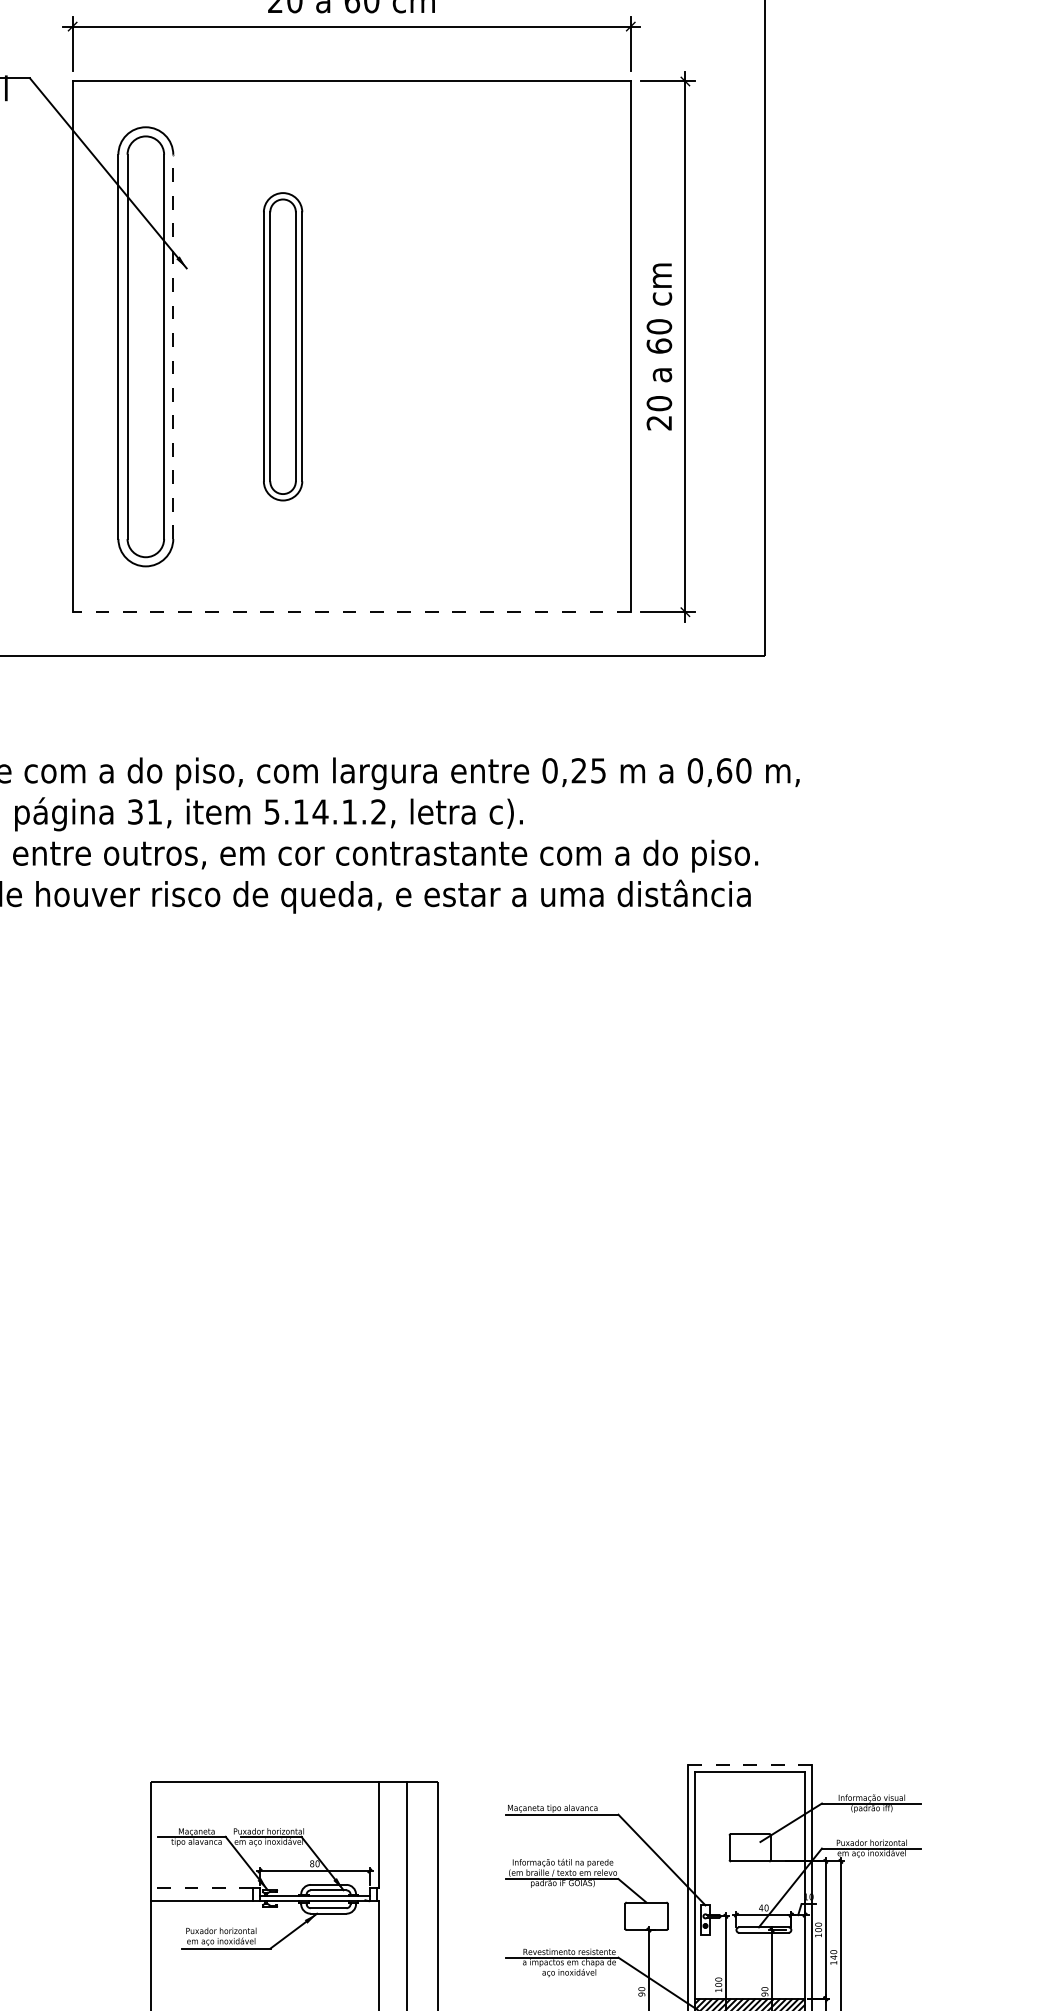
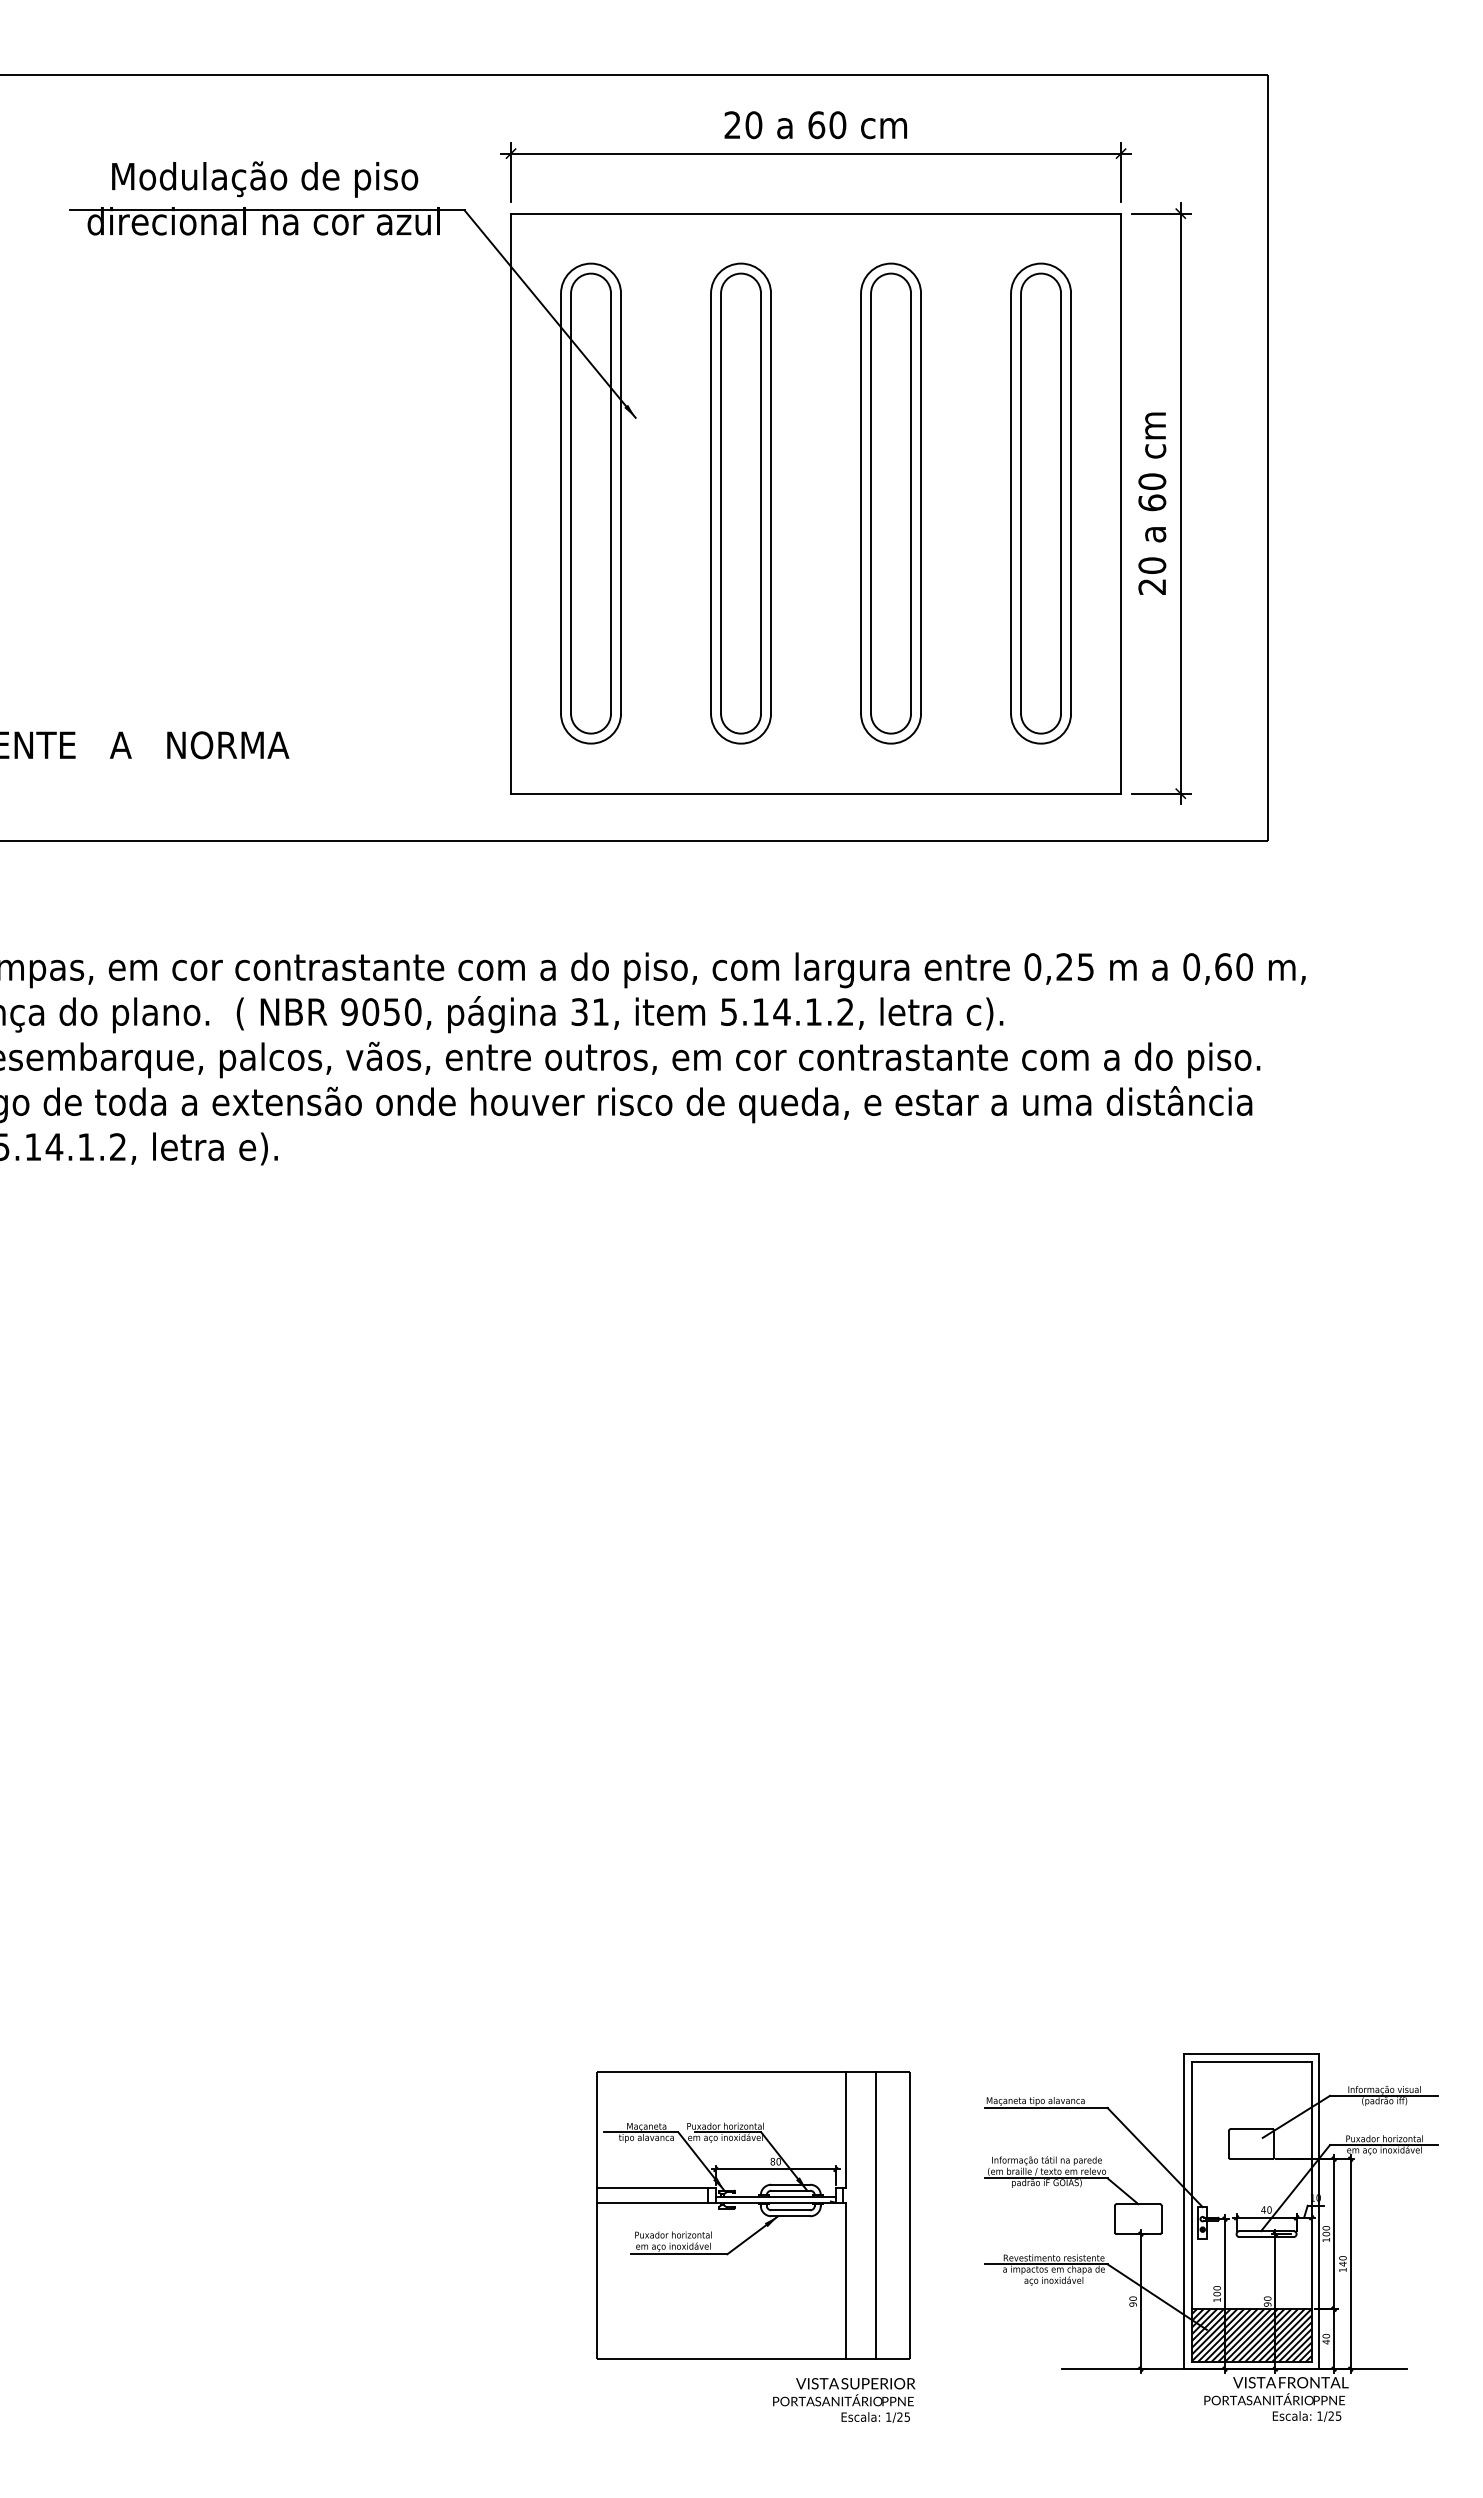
line: (173, 346) -> (621, 503), dashed -> solid
part: (282, 346) -> (740, 503), size x1.43
part: (419, 346) -> (890, 503), added
part: (557, 346) -> (1040, 503), added
line: (351, 612) -> (815, 793), dashed -> solid
line: (750, 1765) -> (1251, 2054), dashed -> solid
line: (202, 1887) -> (652, 2187), dashed -> solid

